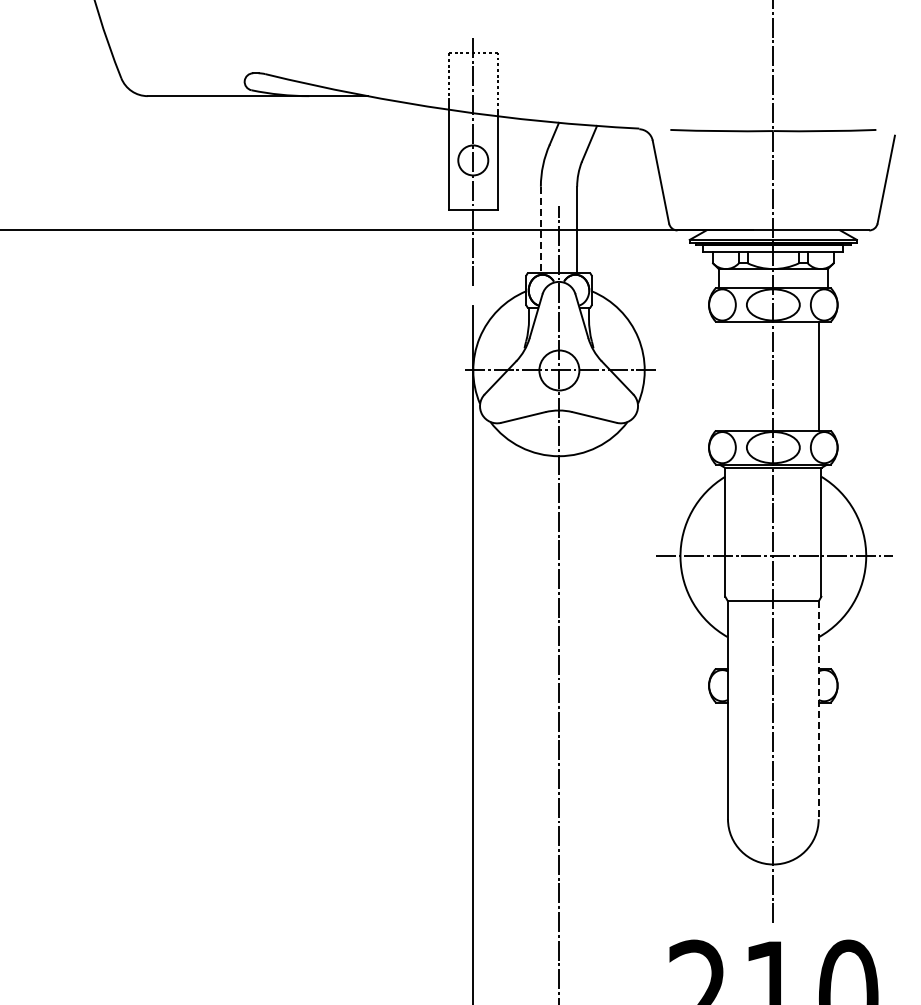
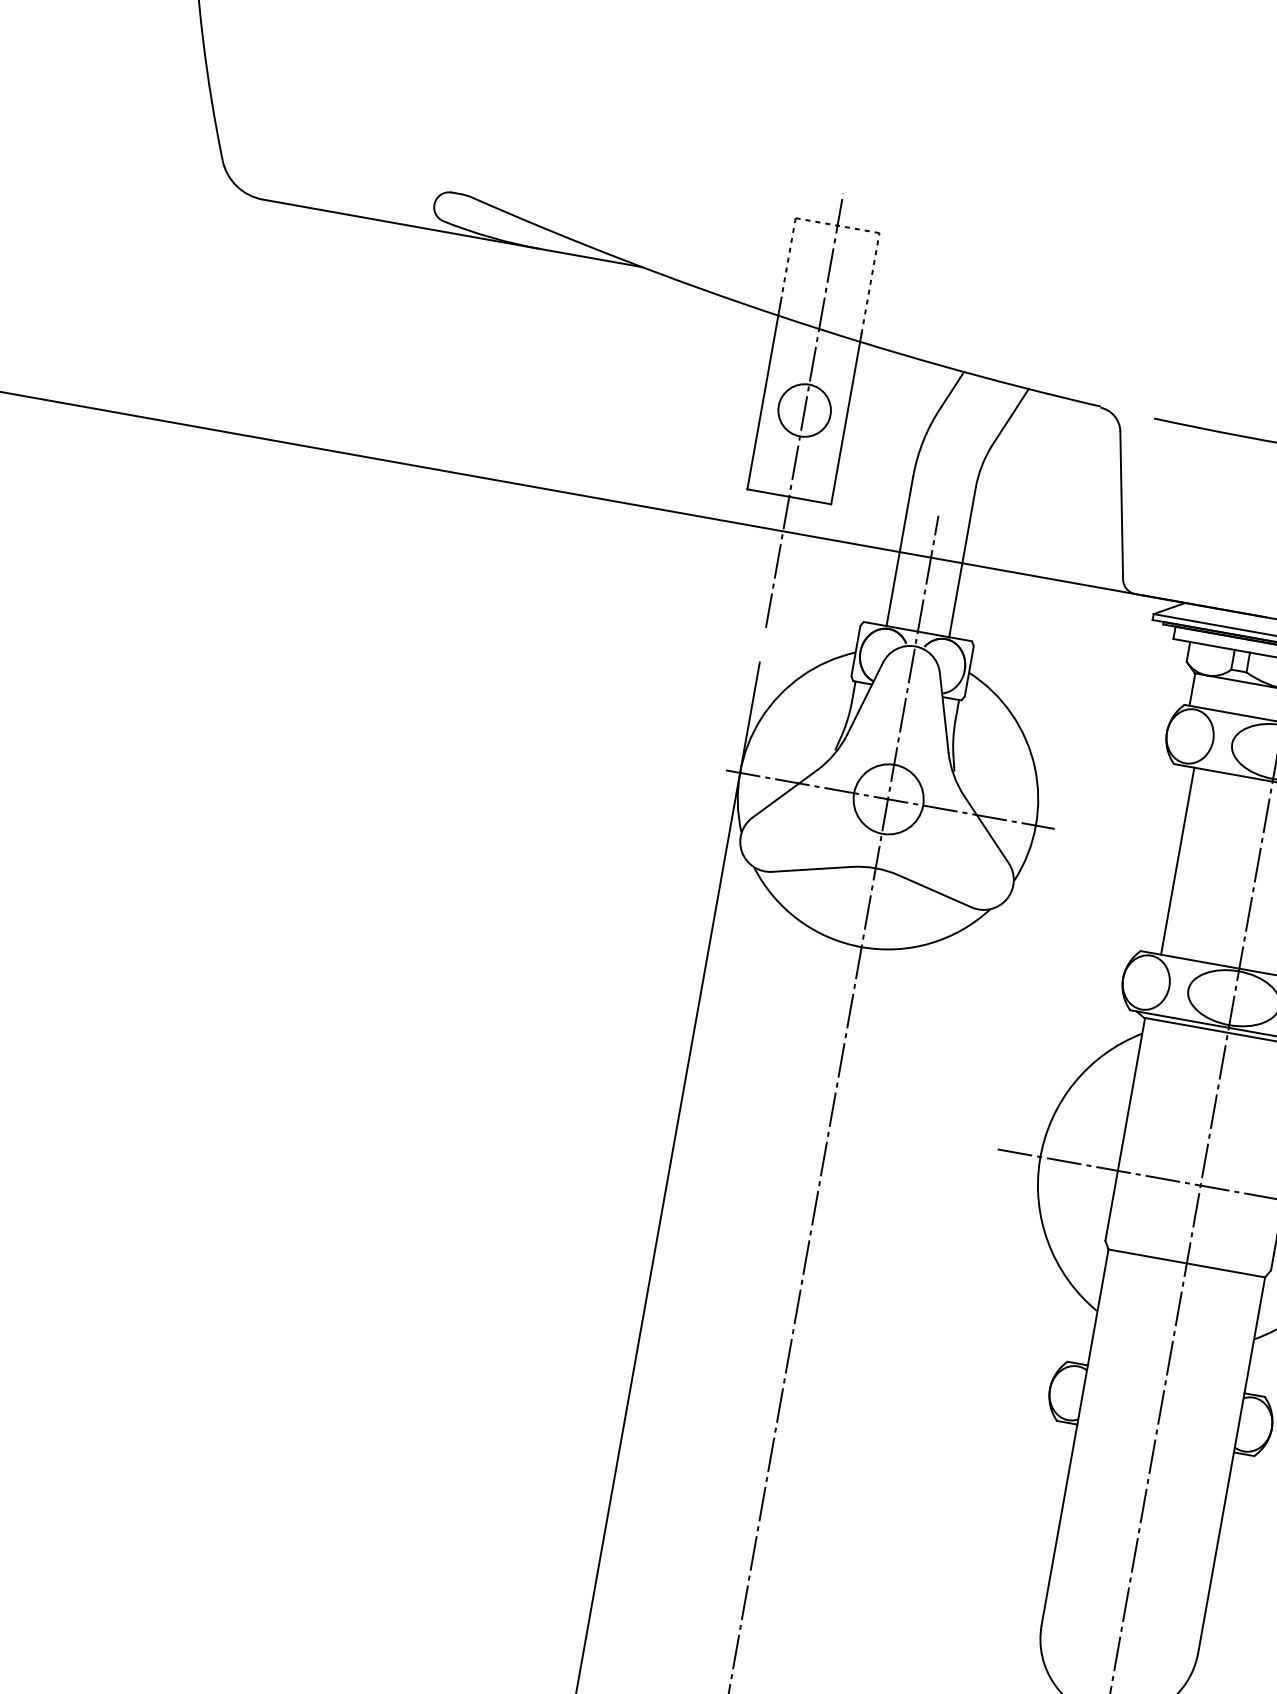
line: (540, 230) -> (899, 552), dashed -> solid
line: (727, 376) -> (1176, 861), added
line: (818, 710) -> (1231, 1465), dashed -> solid

